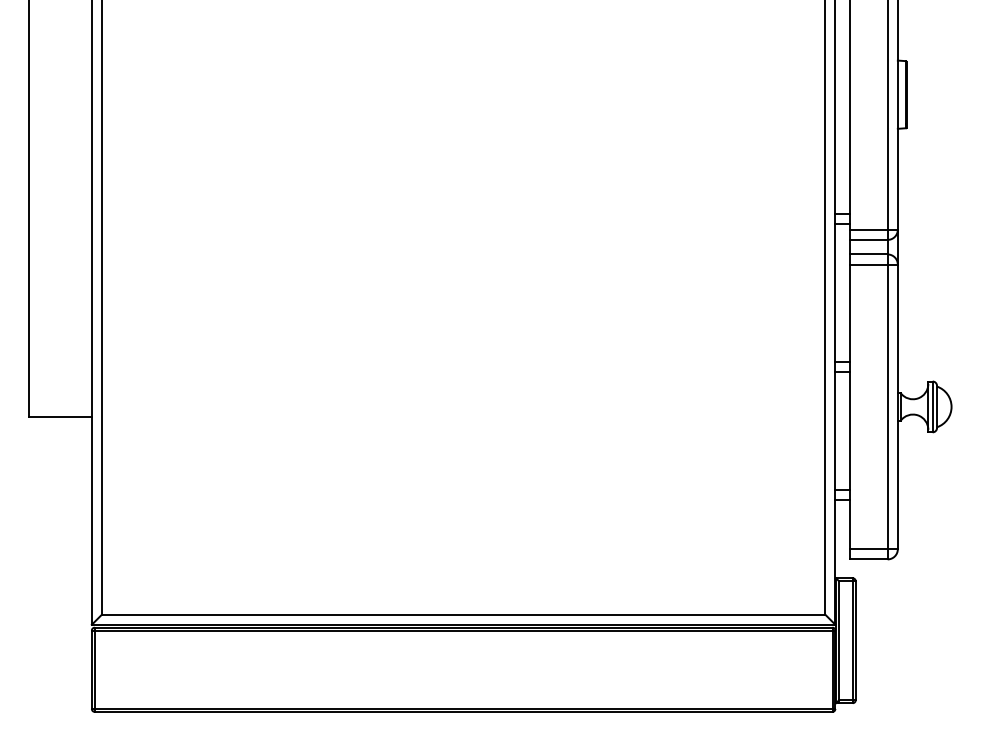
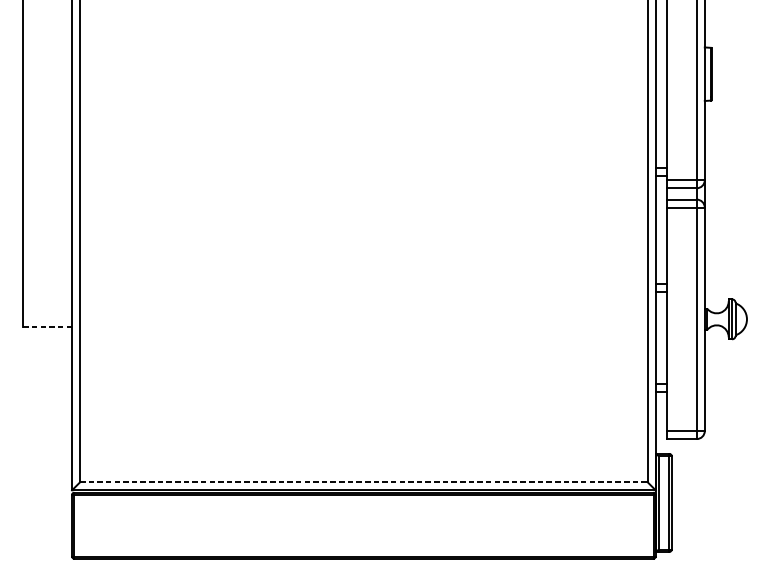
line: (60, 417) -> (47, 327), solid -> dashed
line: (463, 614) -> (363, 482), solid -> dashed

